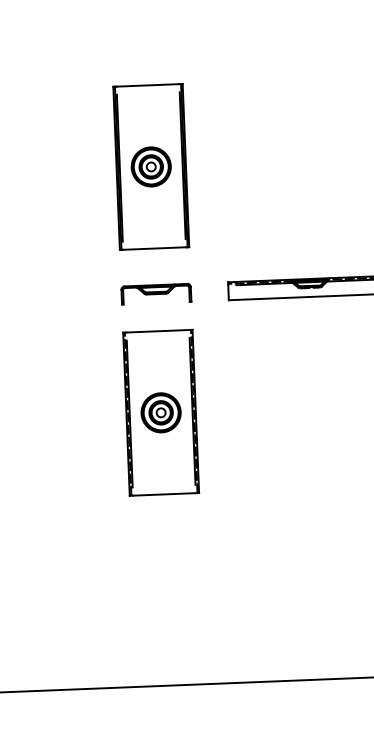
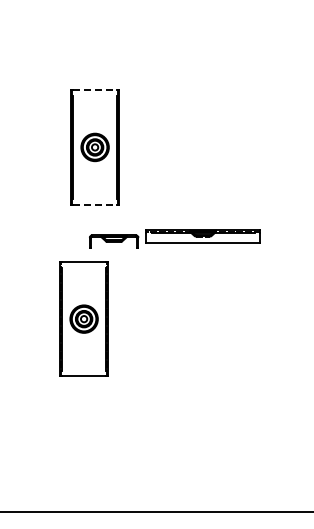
line: (148, 85) -> (95, 90), solid -> dashed
line: (155, 248) -> (95, 204), solid -> dashed
part: (156, 293) -> (114, 241), moved
part: (160, 411) -> (83, 318), moved

